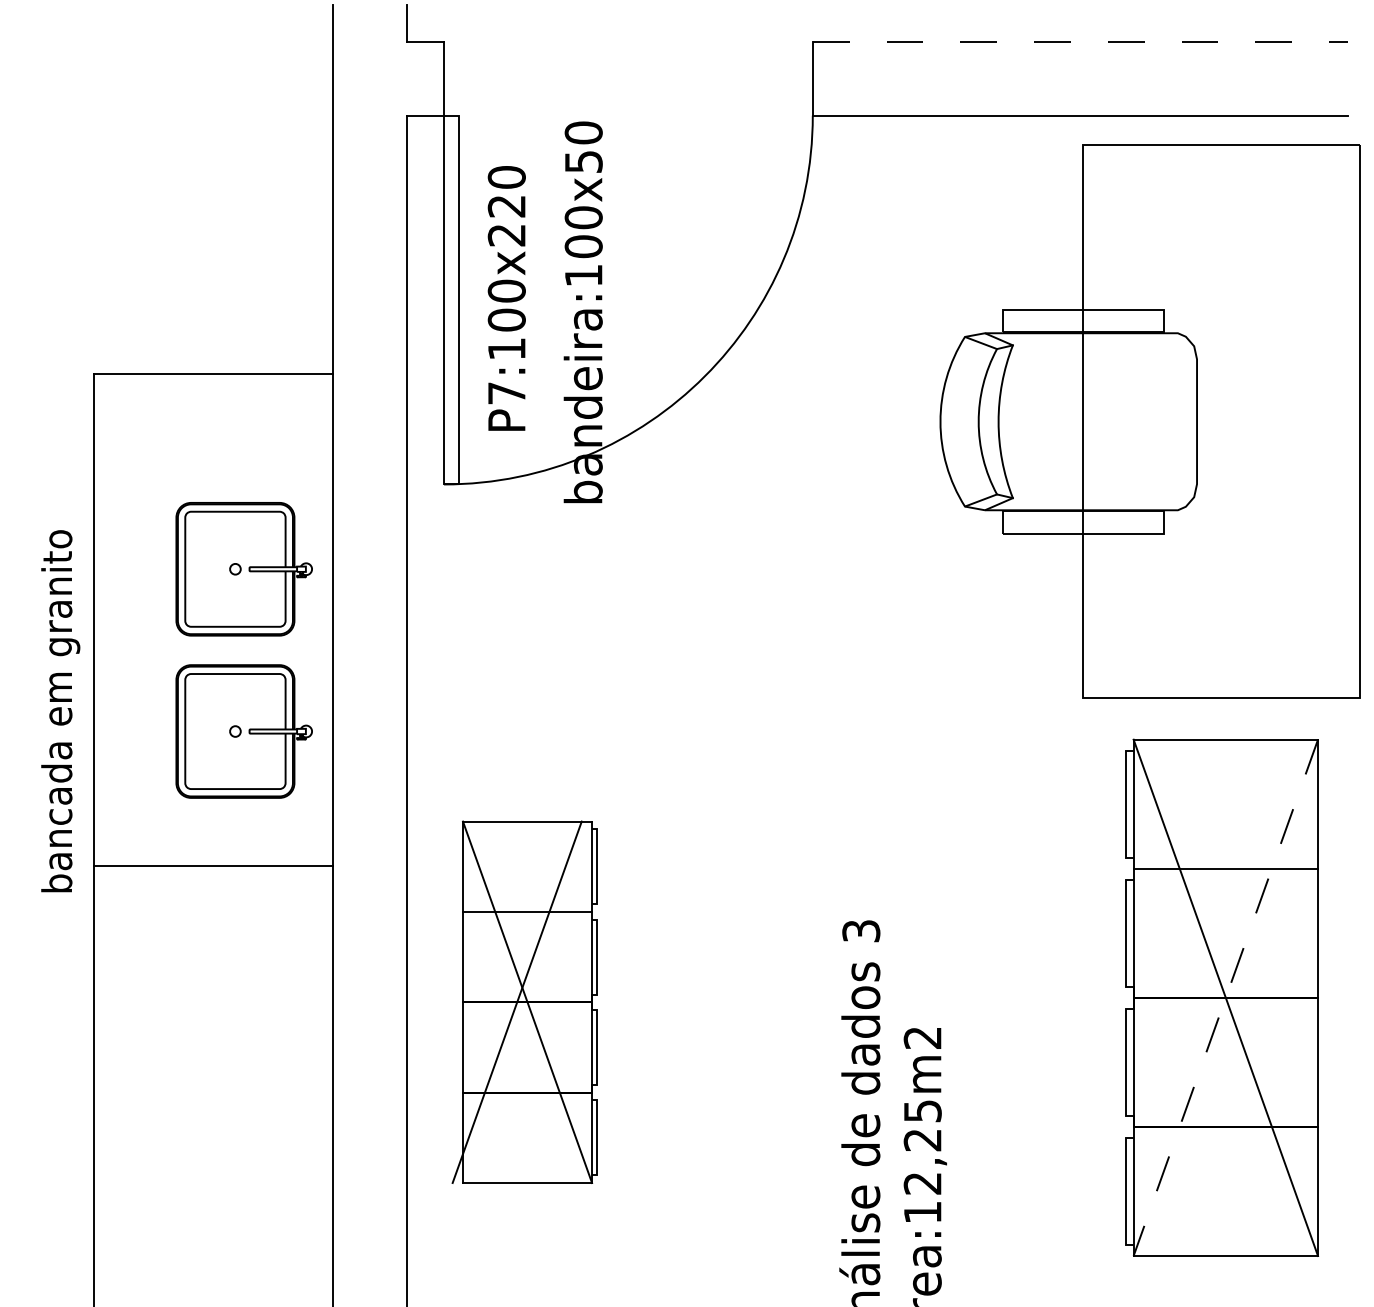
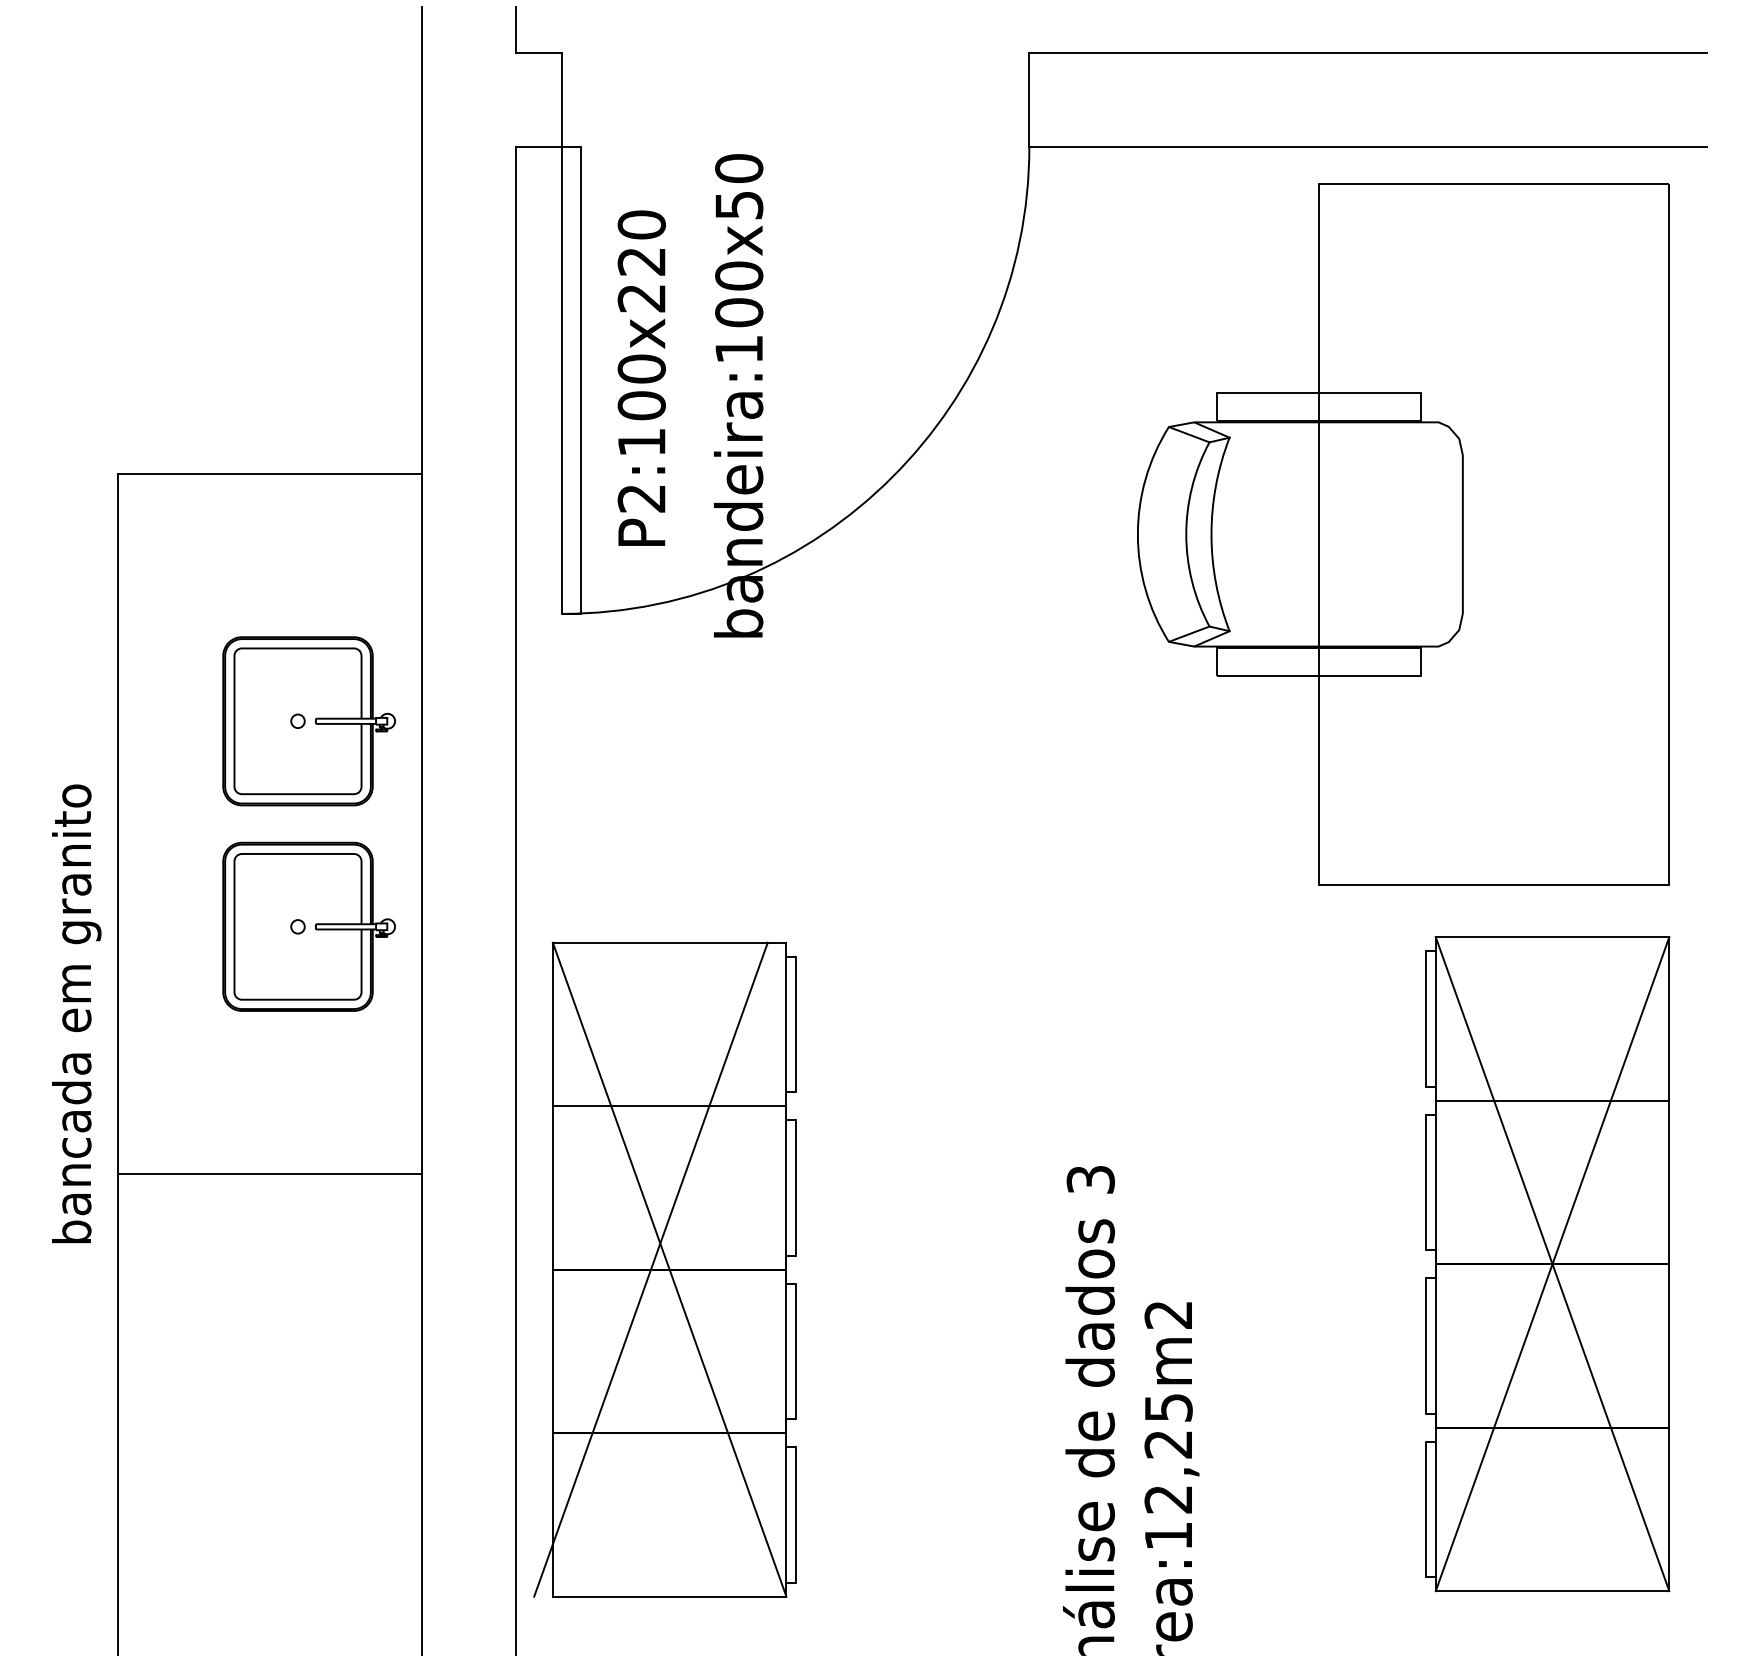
line: (1080, 41) -> (1368, 52), dashed -> solid
text: (506, 393) -> (641, 498), P7:100x220 -> P2:100x220
part: (1149, 421) -> (1402, 534), moved
text: (60, 711) -> (76, 1014), moved
line: (213, 865) -> (270, 1173), moved
line: (1225, 998) -> (1552, 1265), dashed -> solid
part: (524, 1002) -> (664, 1270), size x1.43

